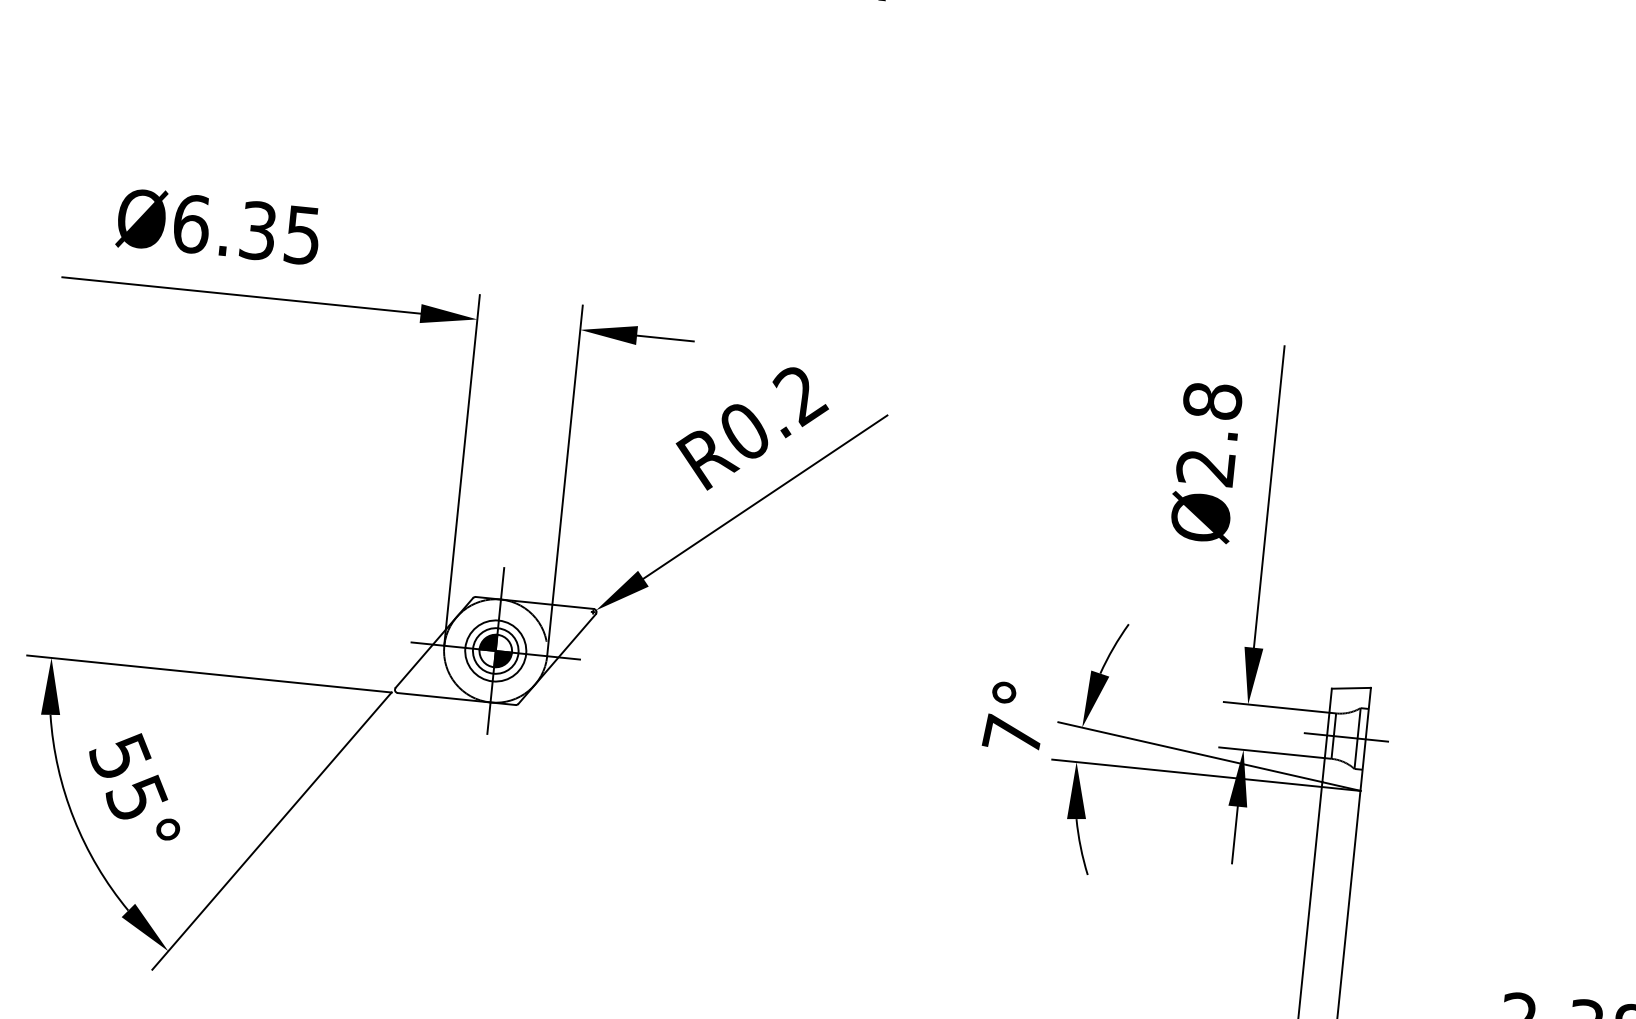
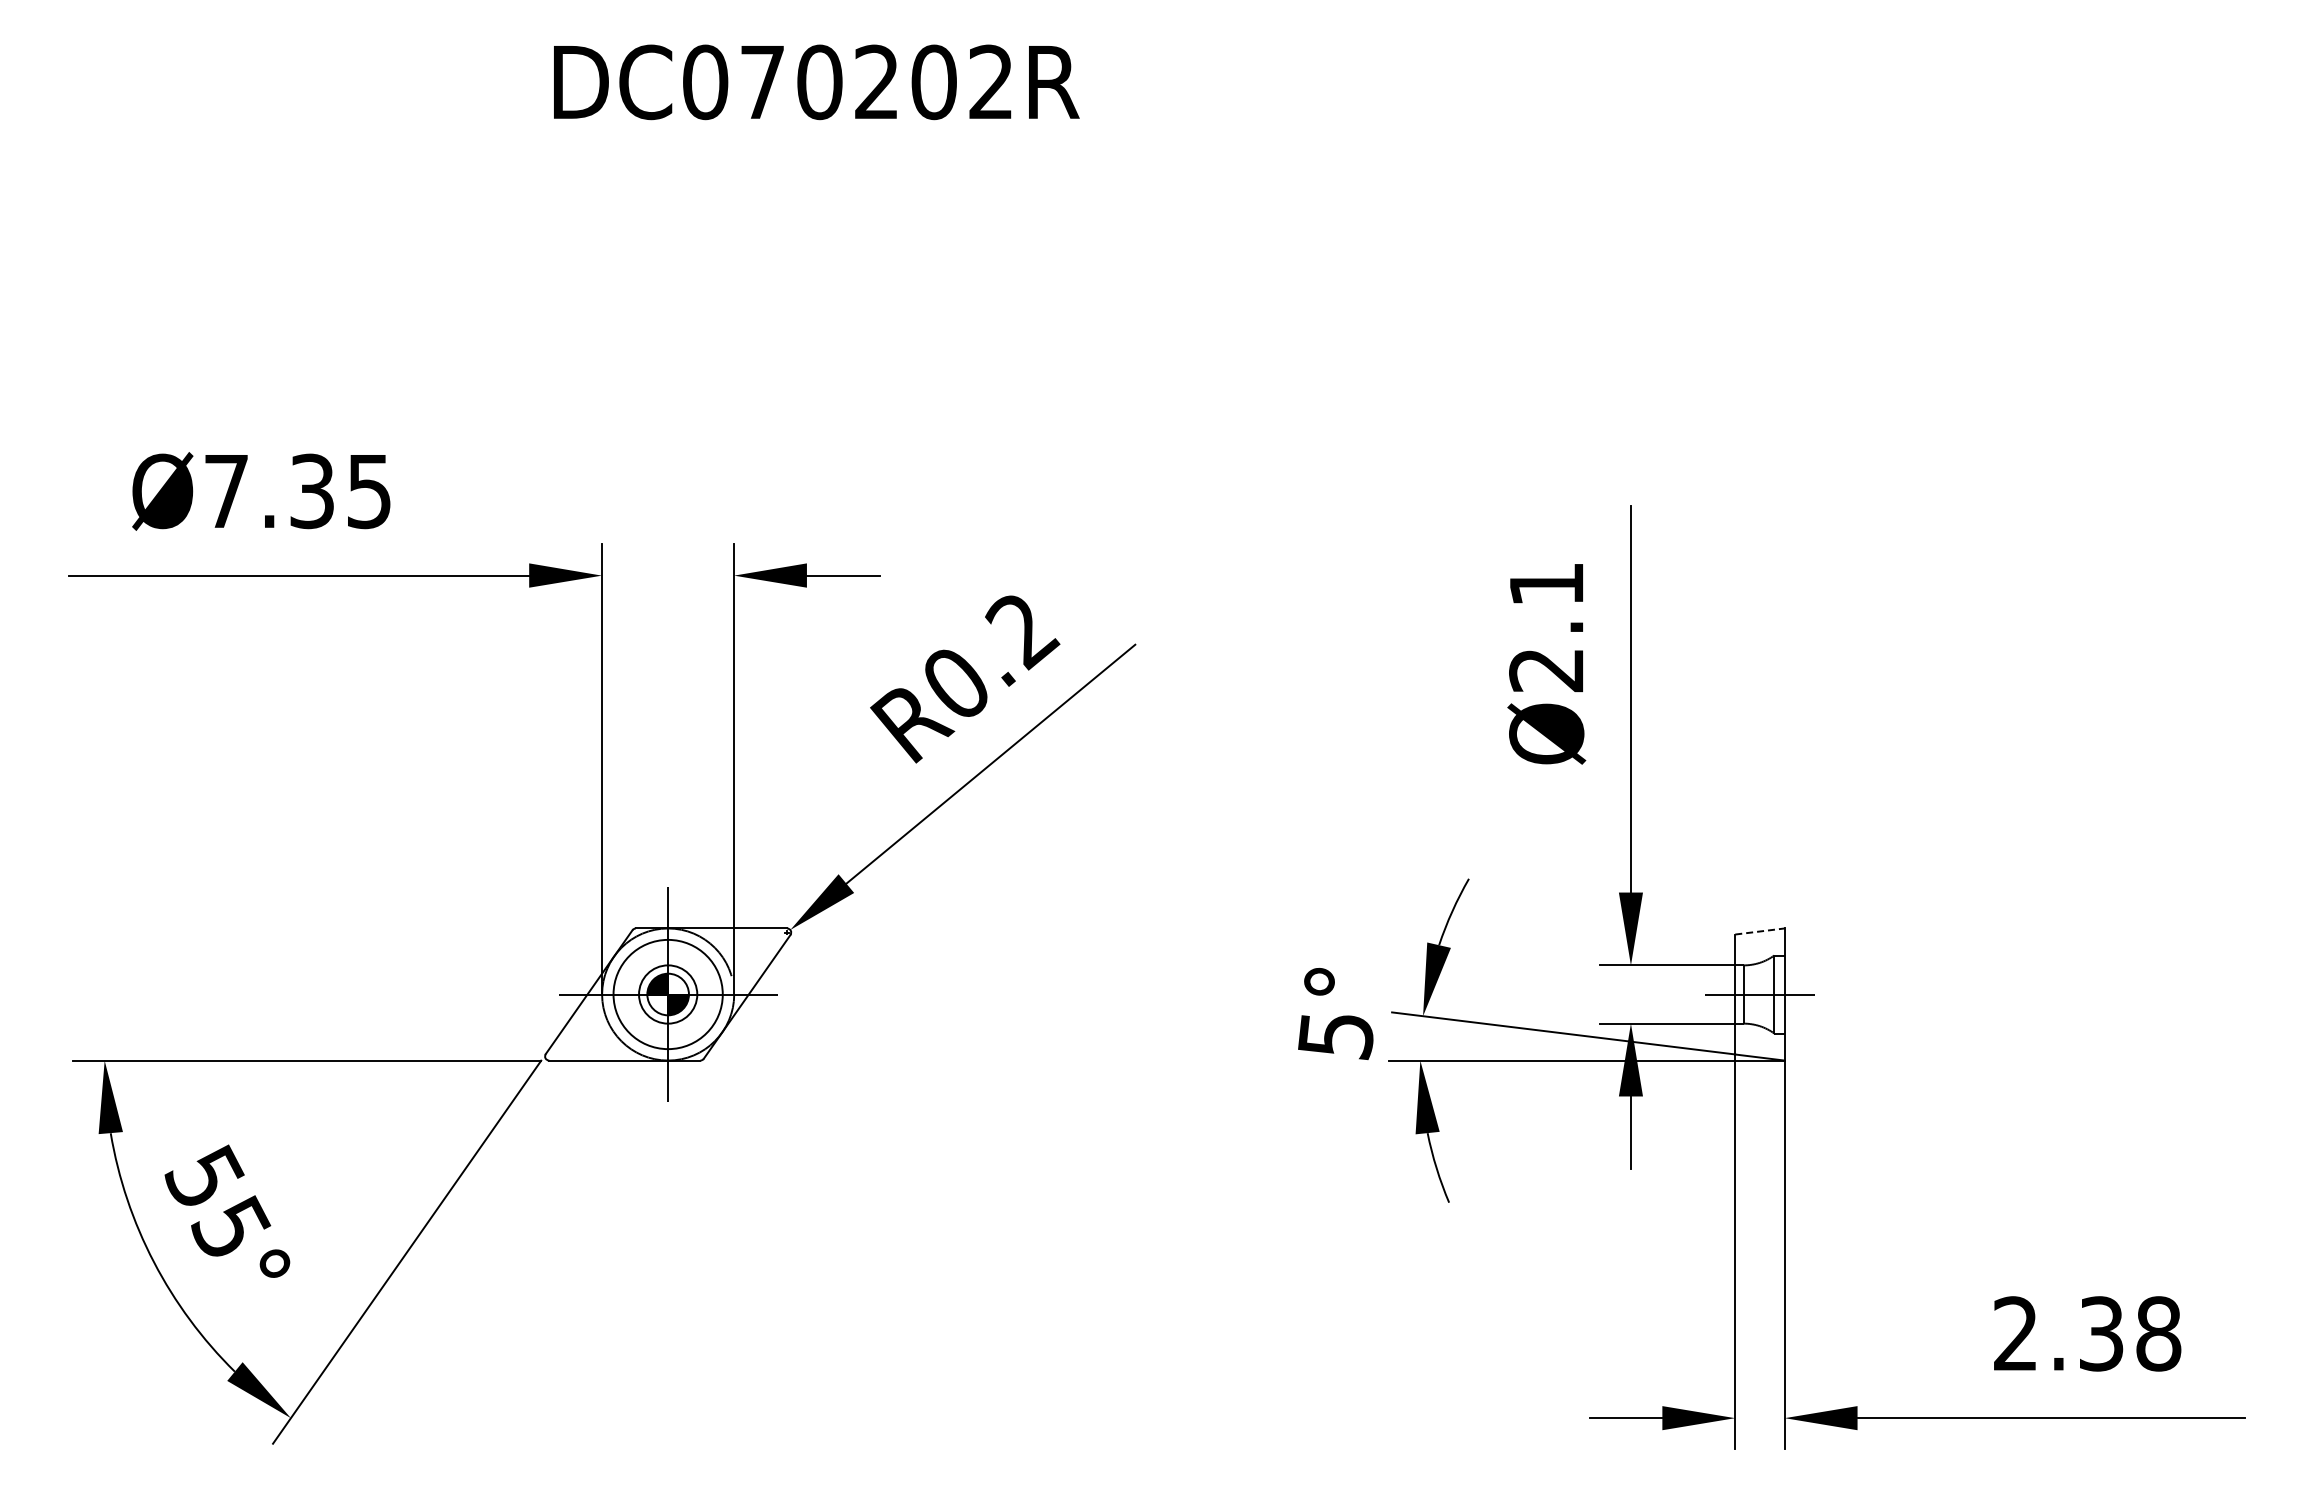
text: (191, 224) -> (226, 491), Ø6.35 -> Ø7.35
text: (1212, 401) -> (1546, 584), Ø2.8 -> Ø2.1
circle: (496, 651) -> (668, 994), size x1.4
line: (1351, 688) -> (1760, 931), solid -> dashed
text: (1012, 735) -> (1335, 1035), 7° -> 5°

